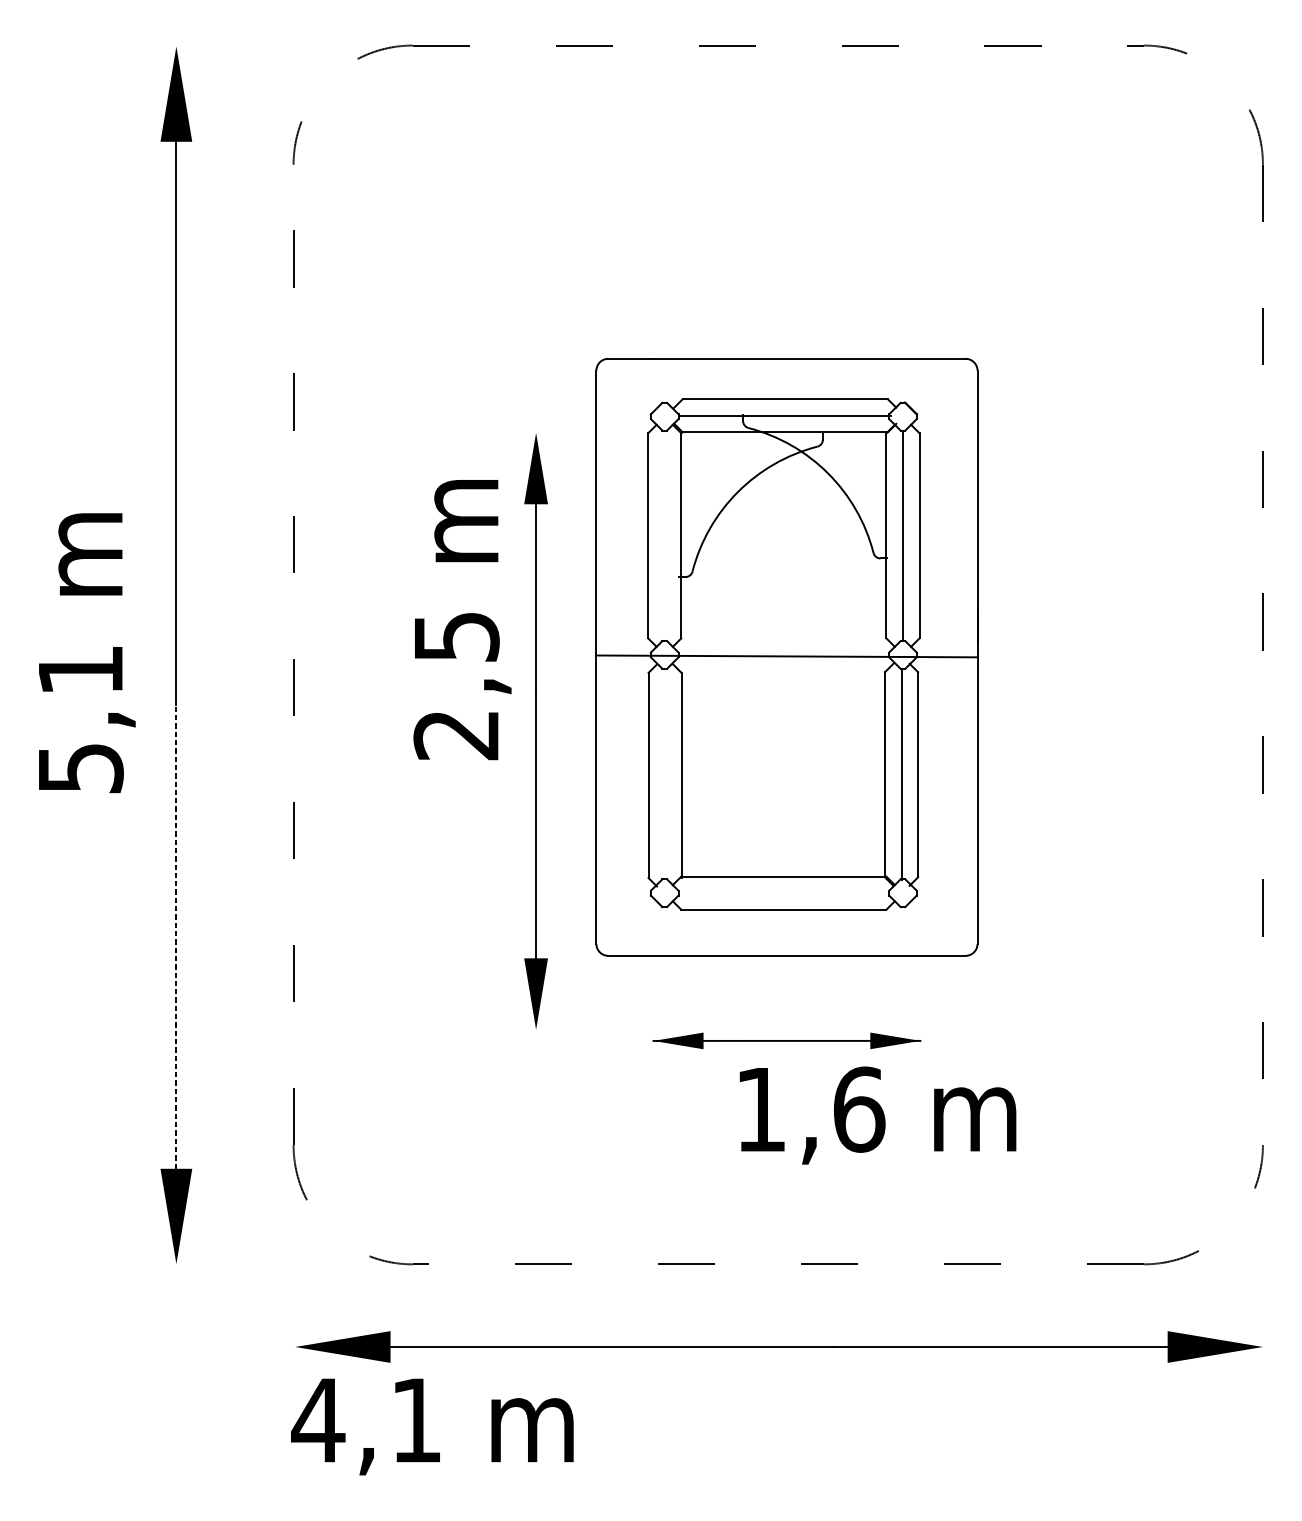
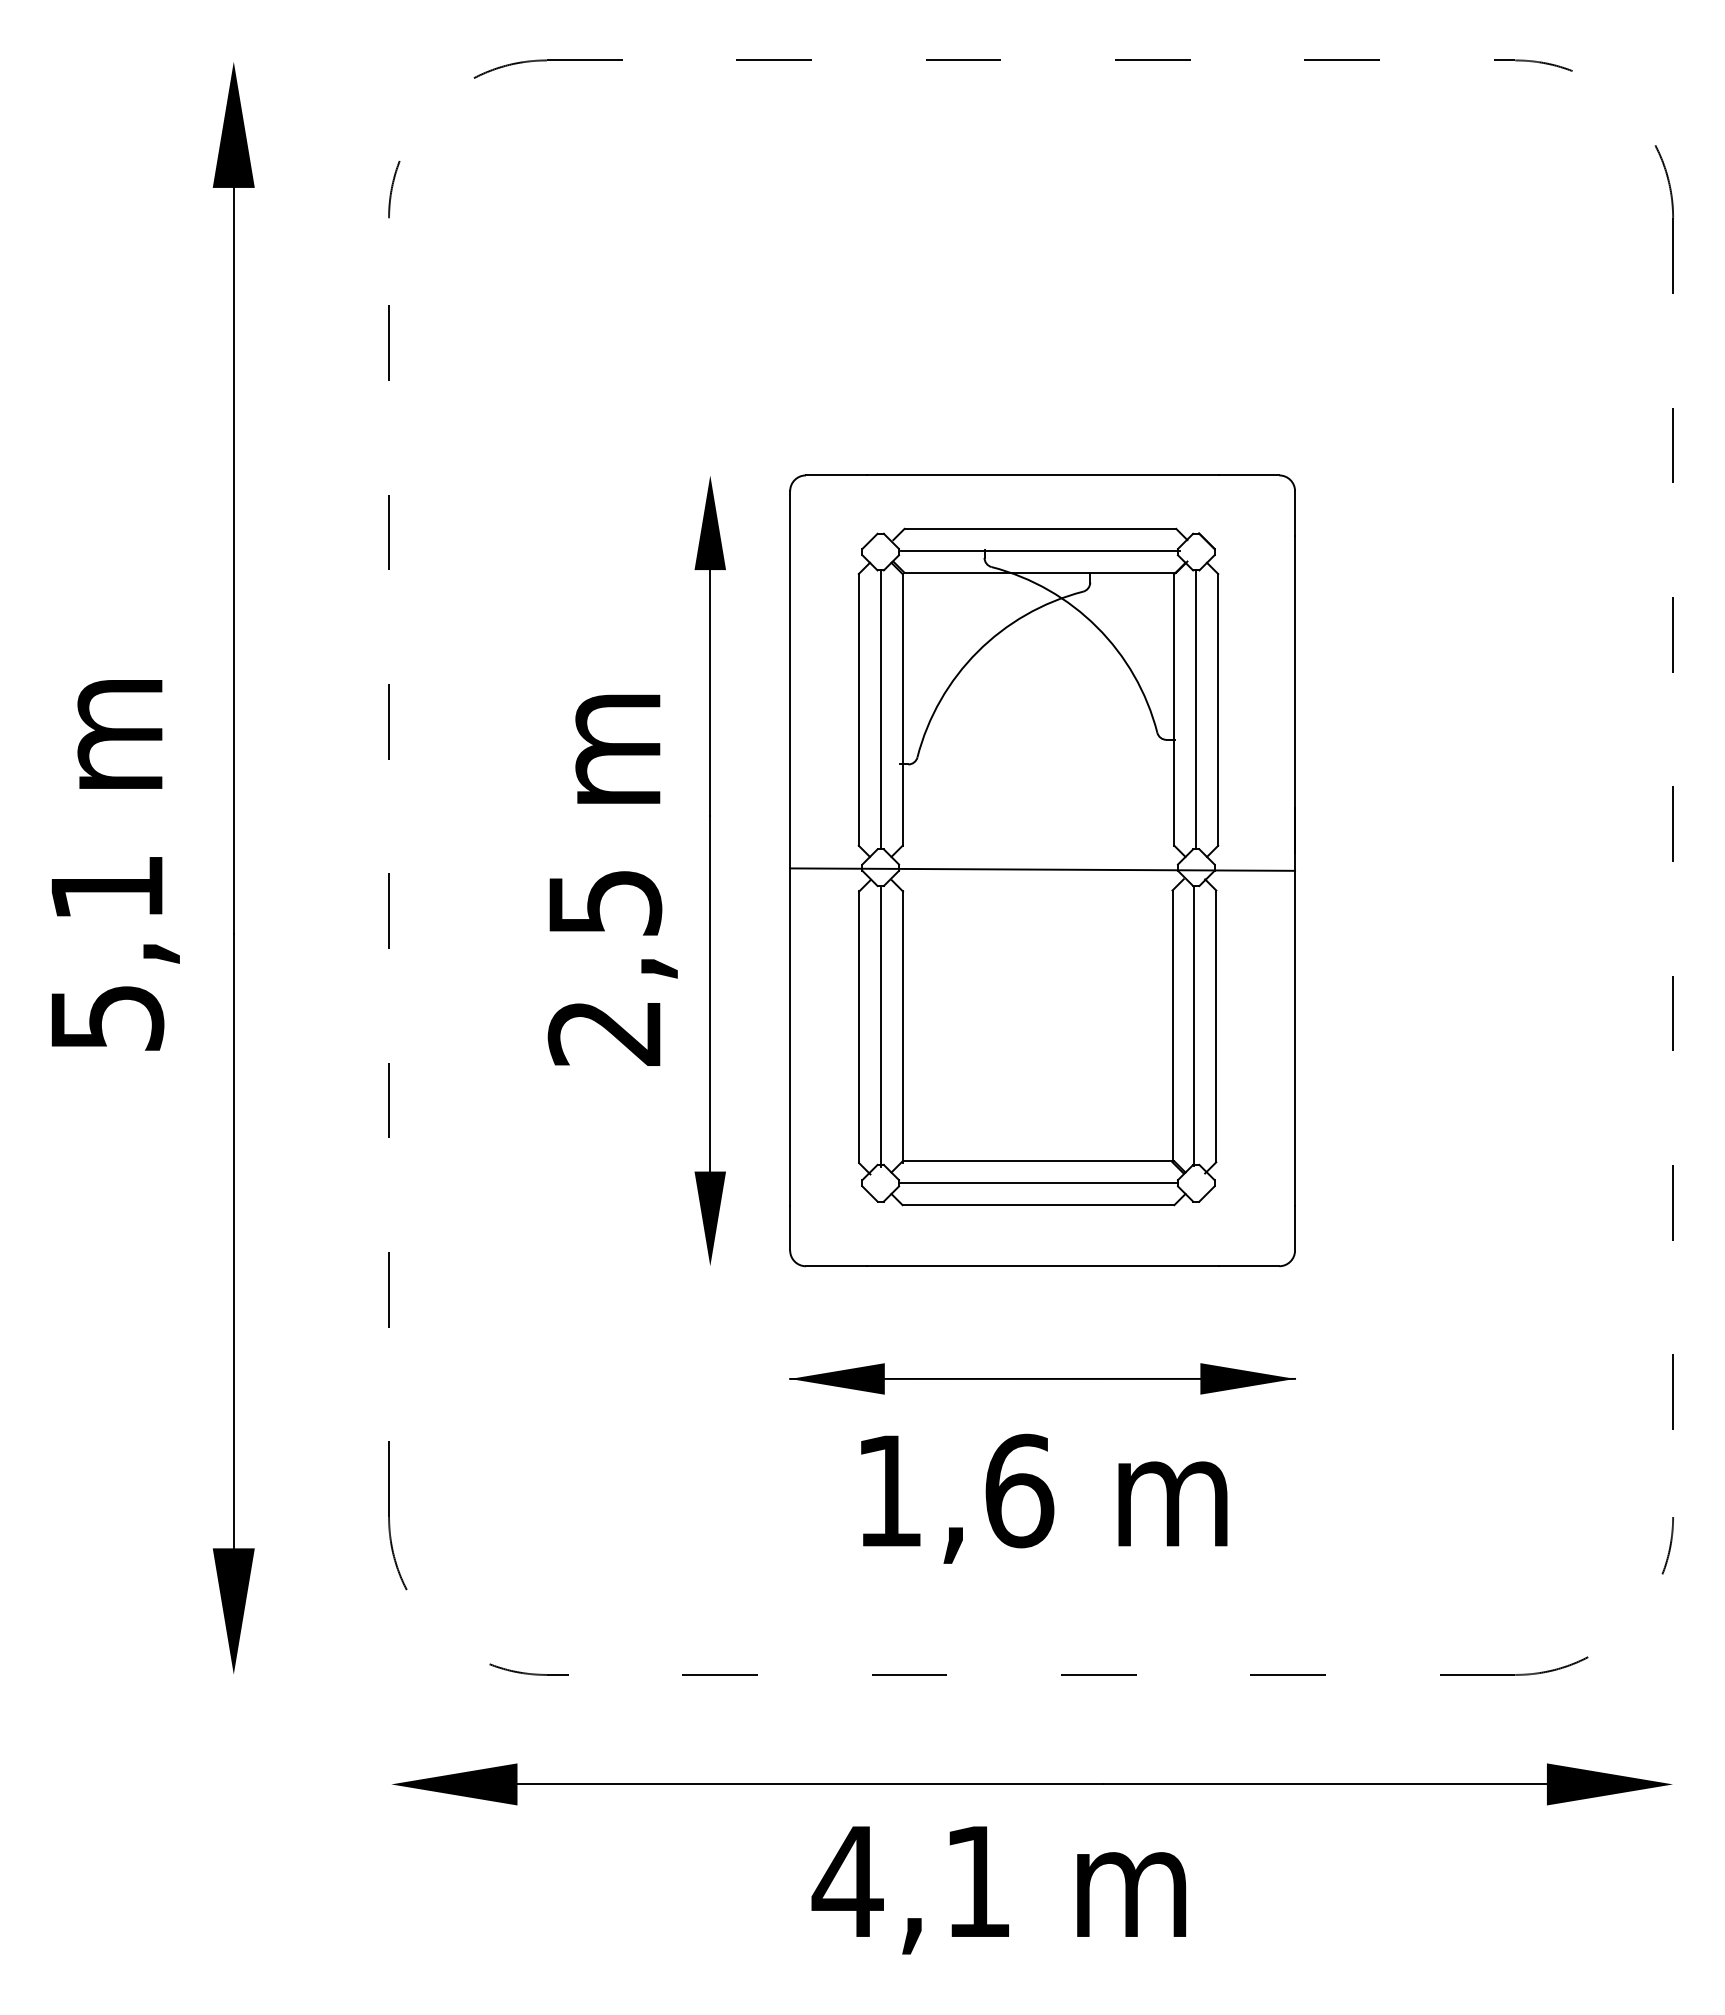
line: (664, 535) -> (880, 709), added
text: (462, 619) -> (612, 879), moved
part: (535, 731) -> (709, 870), moved
line: (665, 774) -> (881, 1026), added
line: (783, 893) -> (1038, 1183), added
line: (176, 936) -> (233, 1240), dashed -> solid
part: (786, 1040) -> (1042, 1378), size x1.43
text: (878, 1115) -> (1044, 1498), moved
text: (432, 1427) -> (998, 1890), moved

